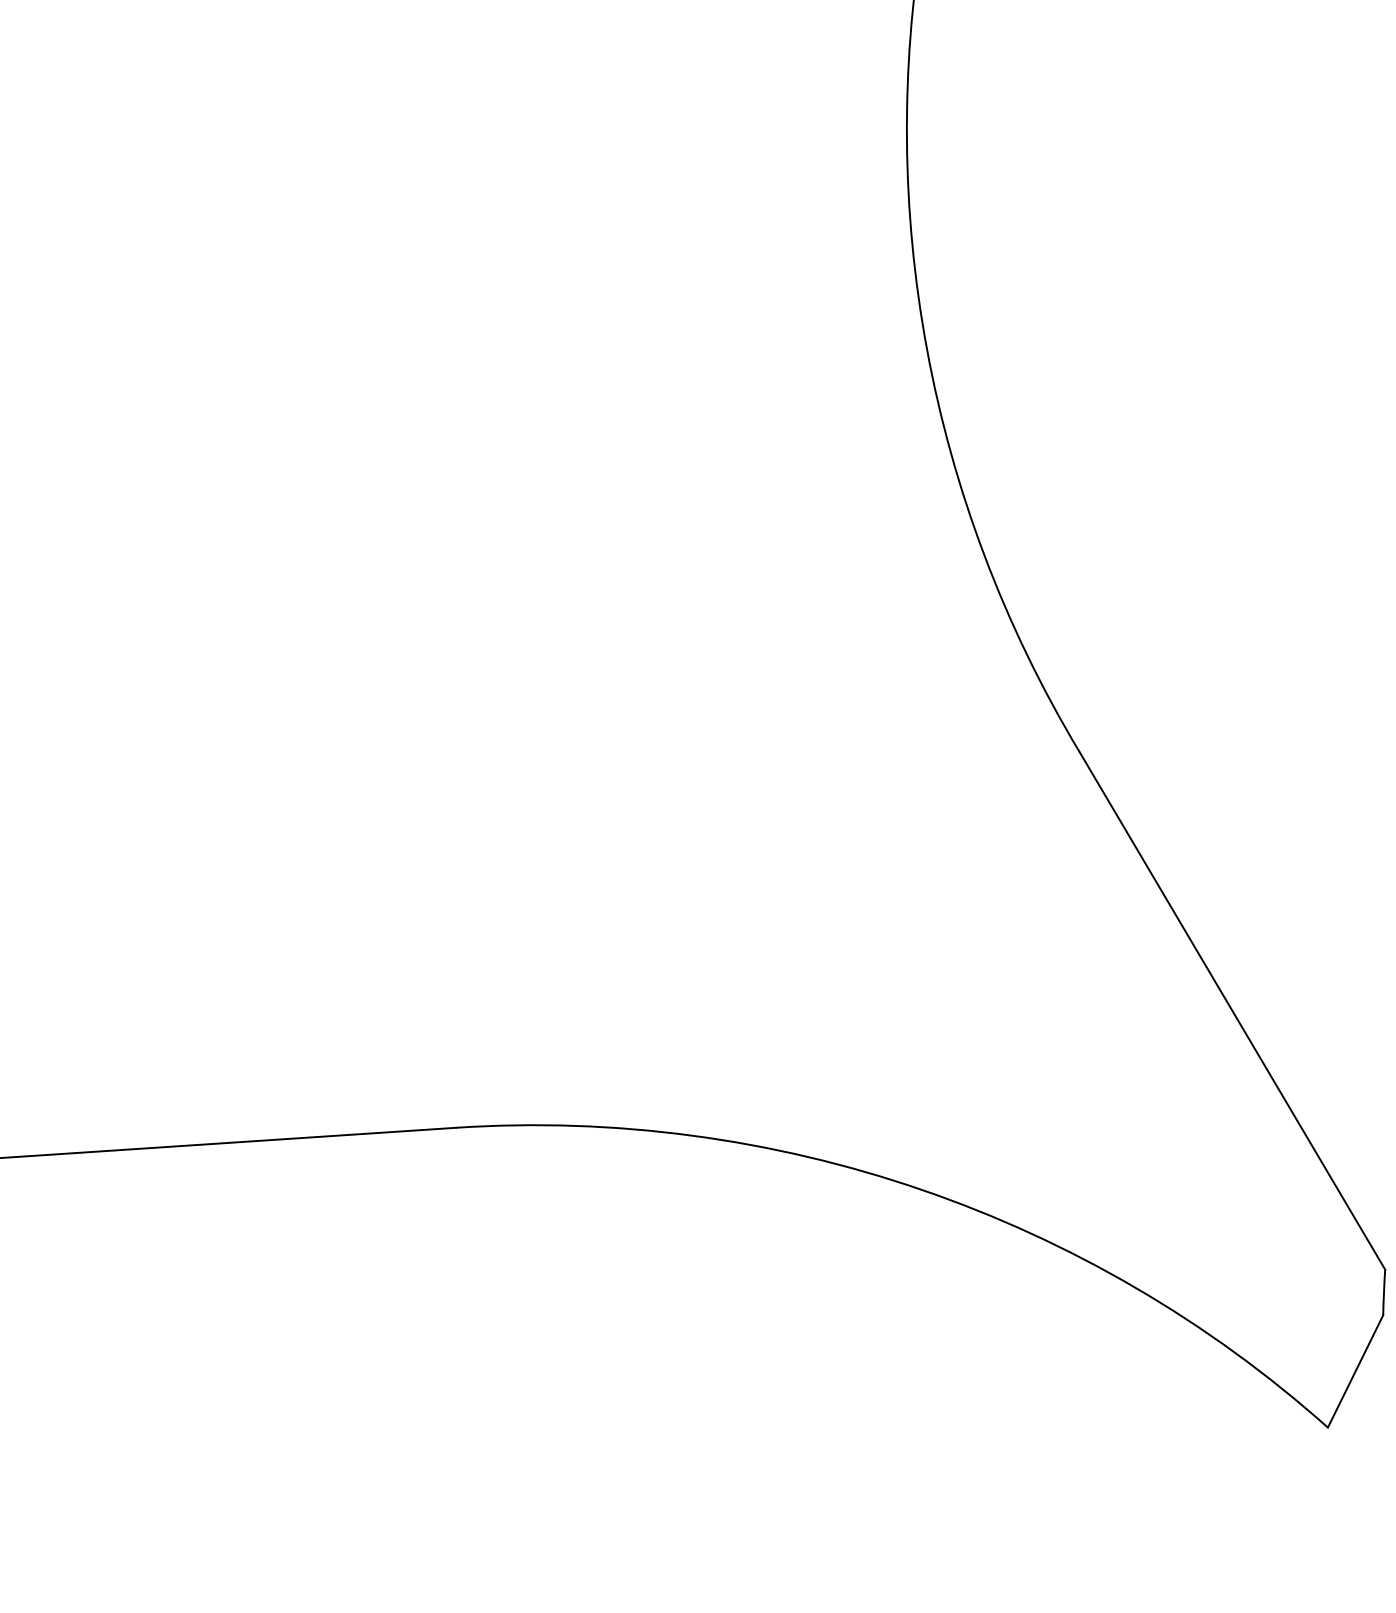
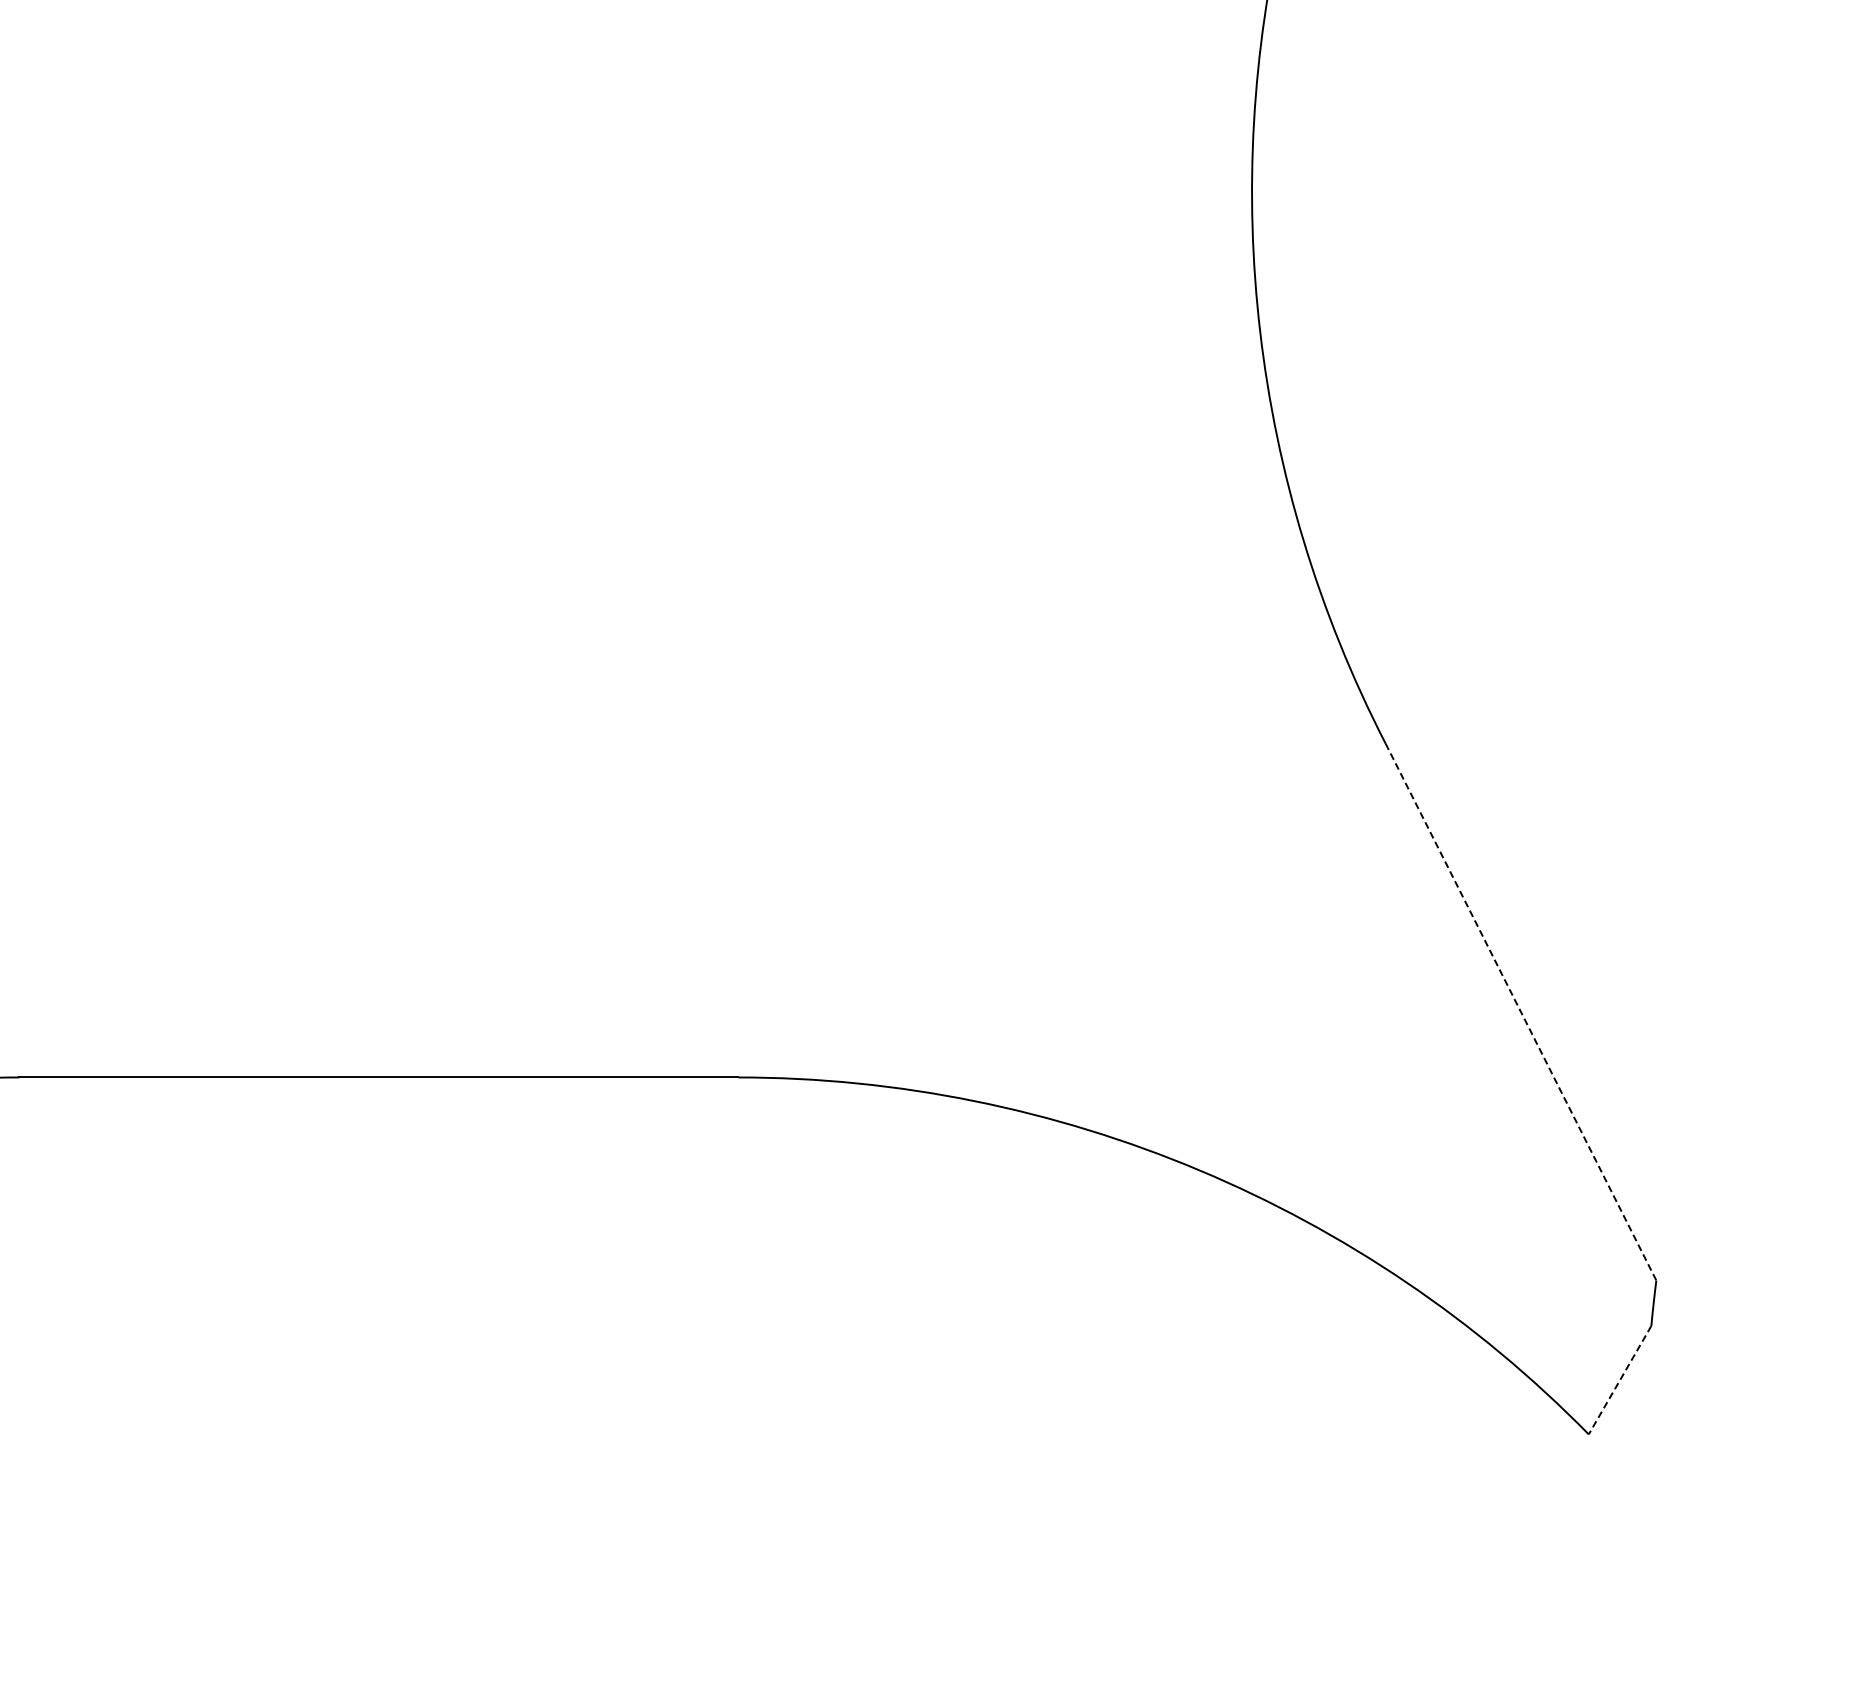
line: (1232, 1011) -> (1521, 1012), solid -> dashed
line: (1356, 1371) -> (1620, 1380), solid -> dashed

